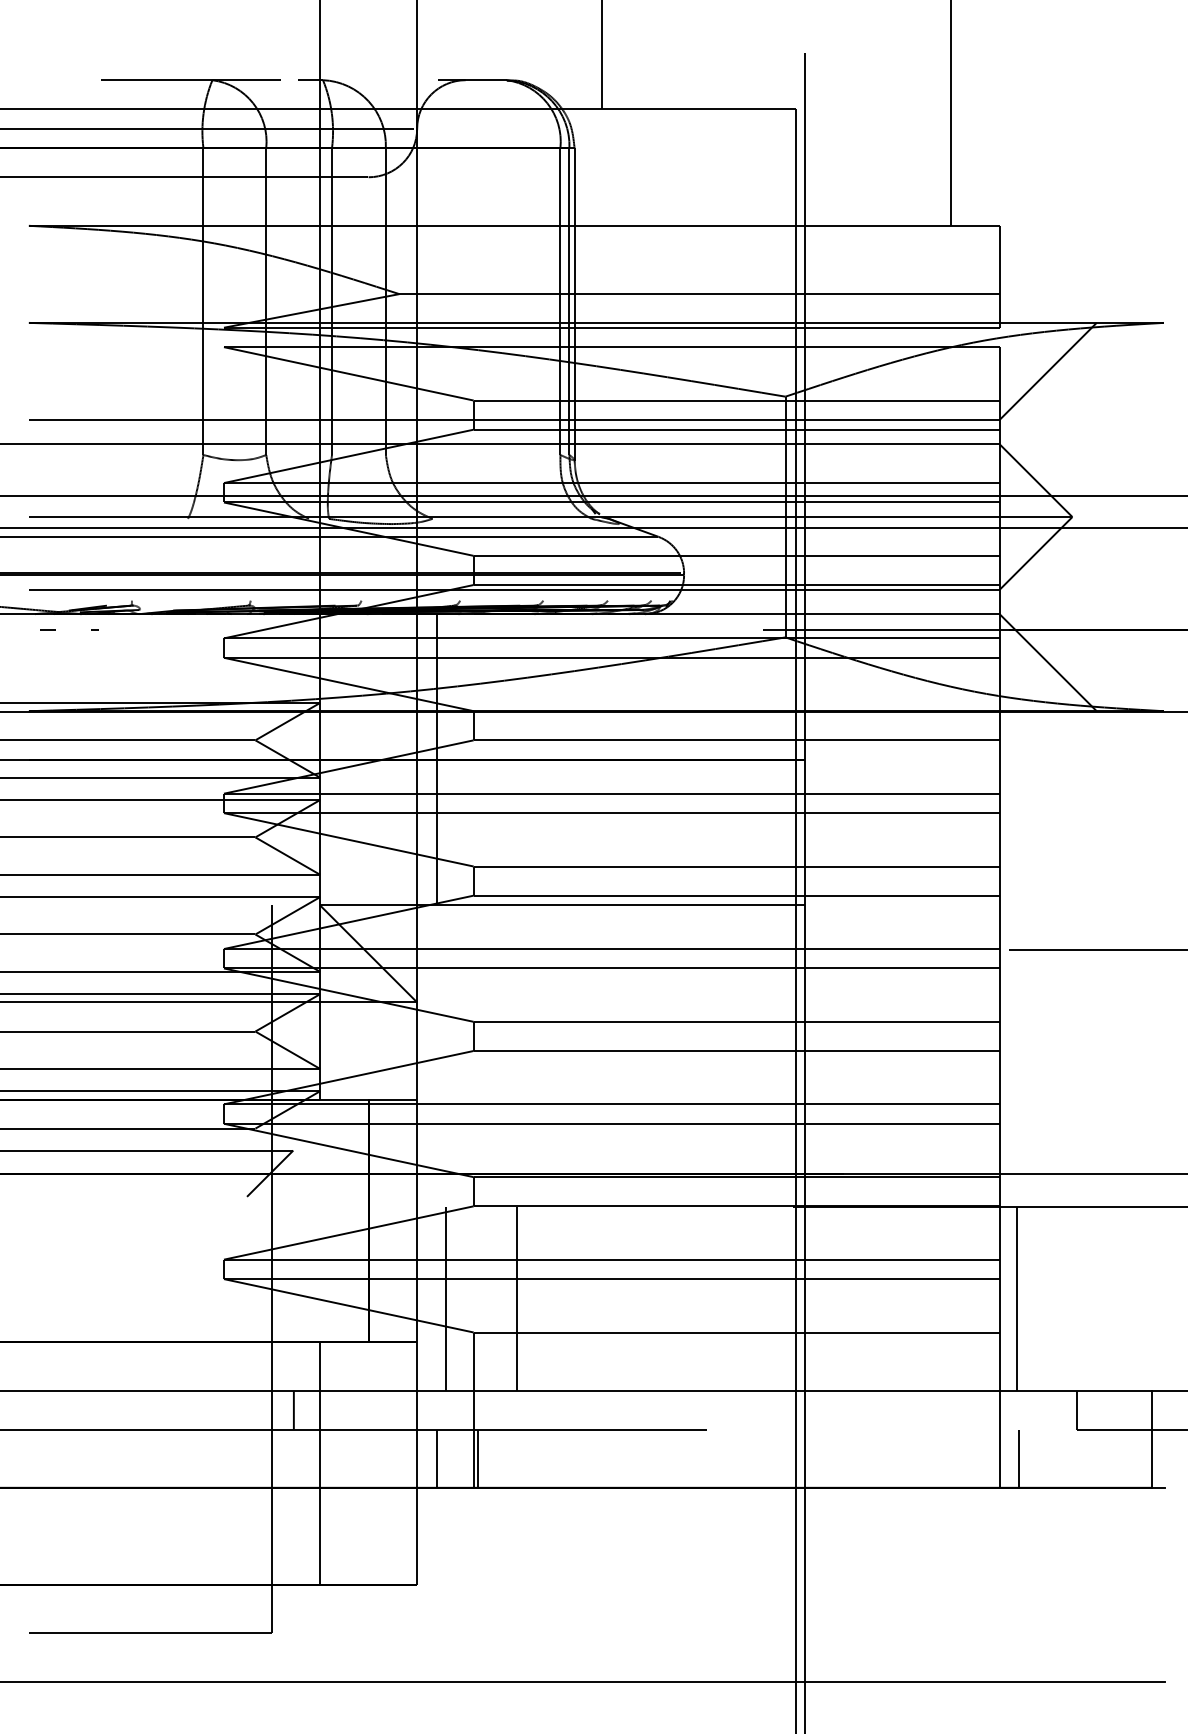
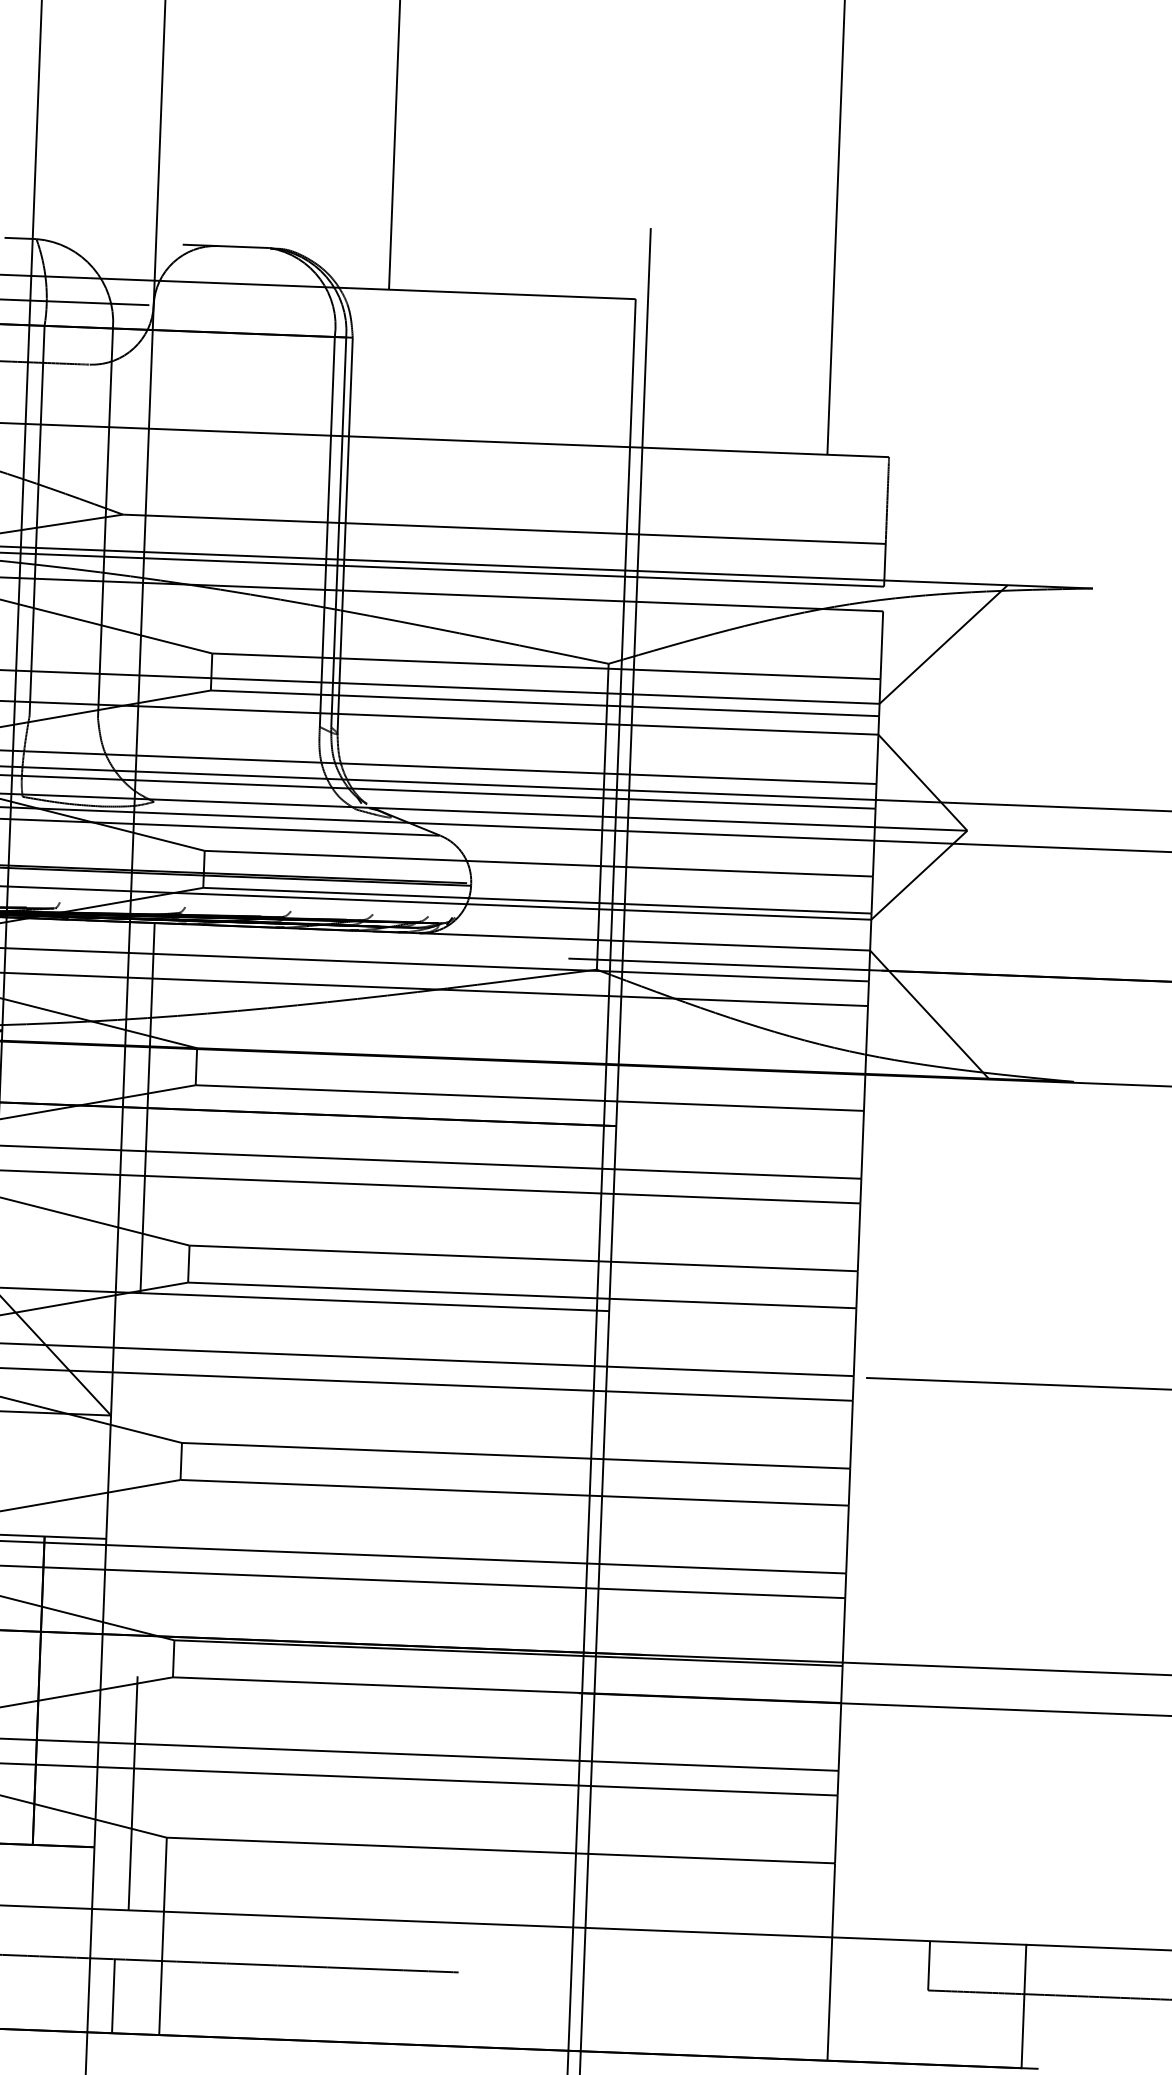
line: (516, 1298) -> (222, 1796), removed
line: (1016, 1298) -> (858, 1820), removed
line: (477, 1458) -> (165, 1997), removed
line: (1019, 1458) -> (854, 2024), removed

